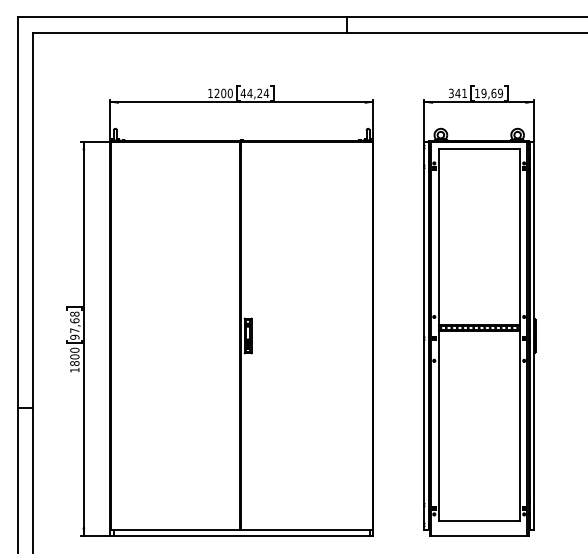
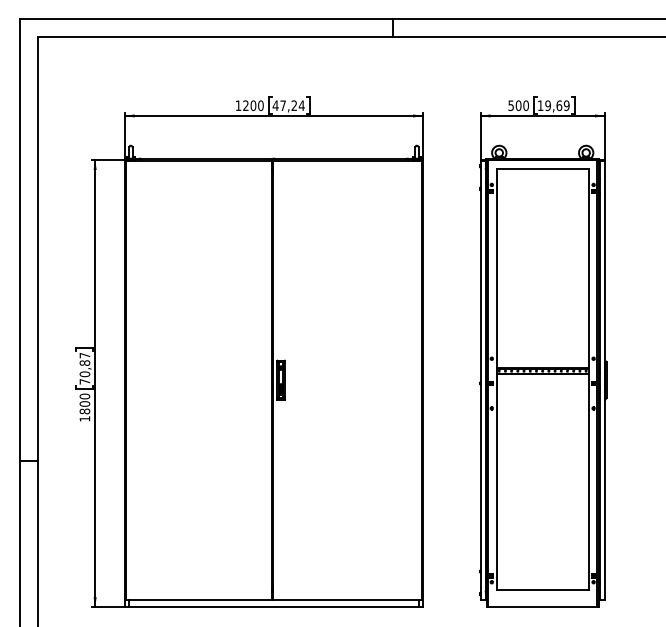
text: (249, 92) -> (282, 104), 44,24 -> 47,24
text: (458, 93) -> (519, 105), 341 -> 500
text: (74, 325) -> (84, 368), 97,68 -> 70,87

